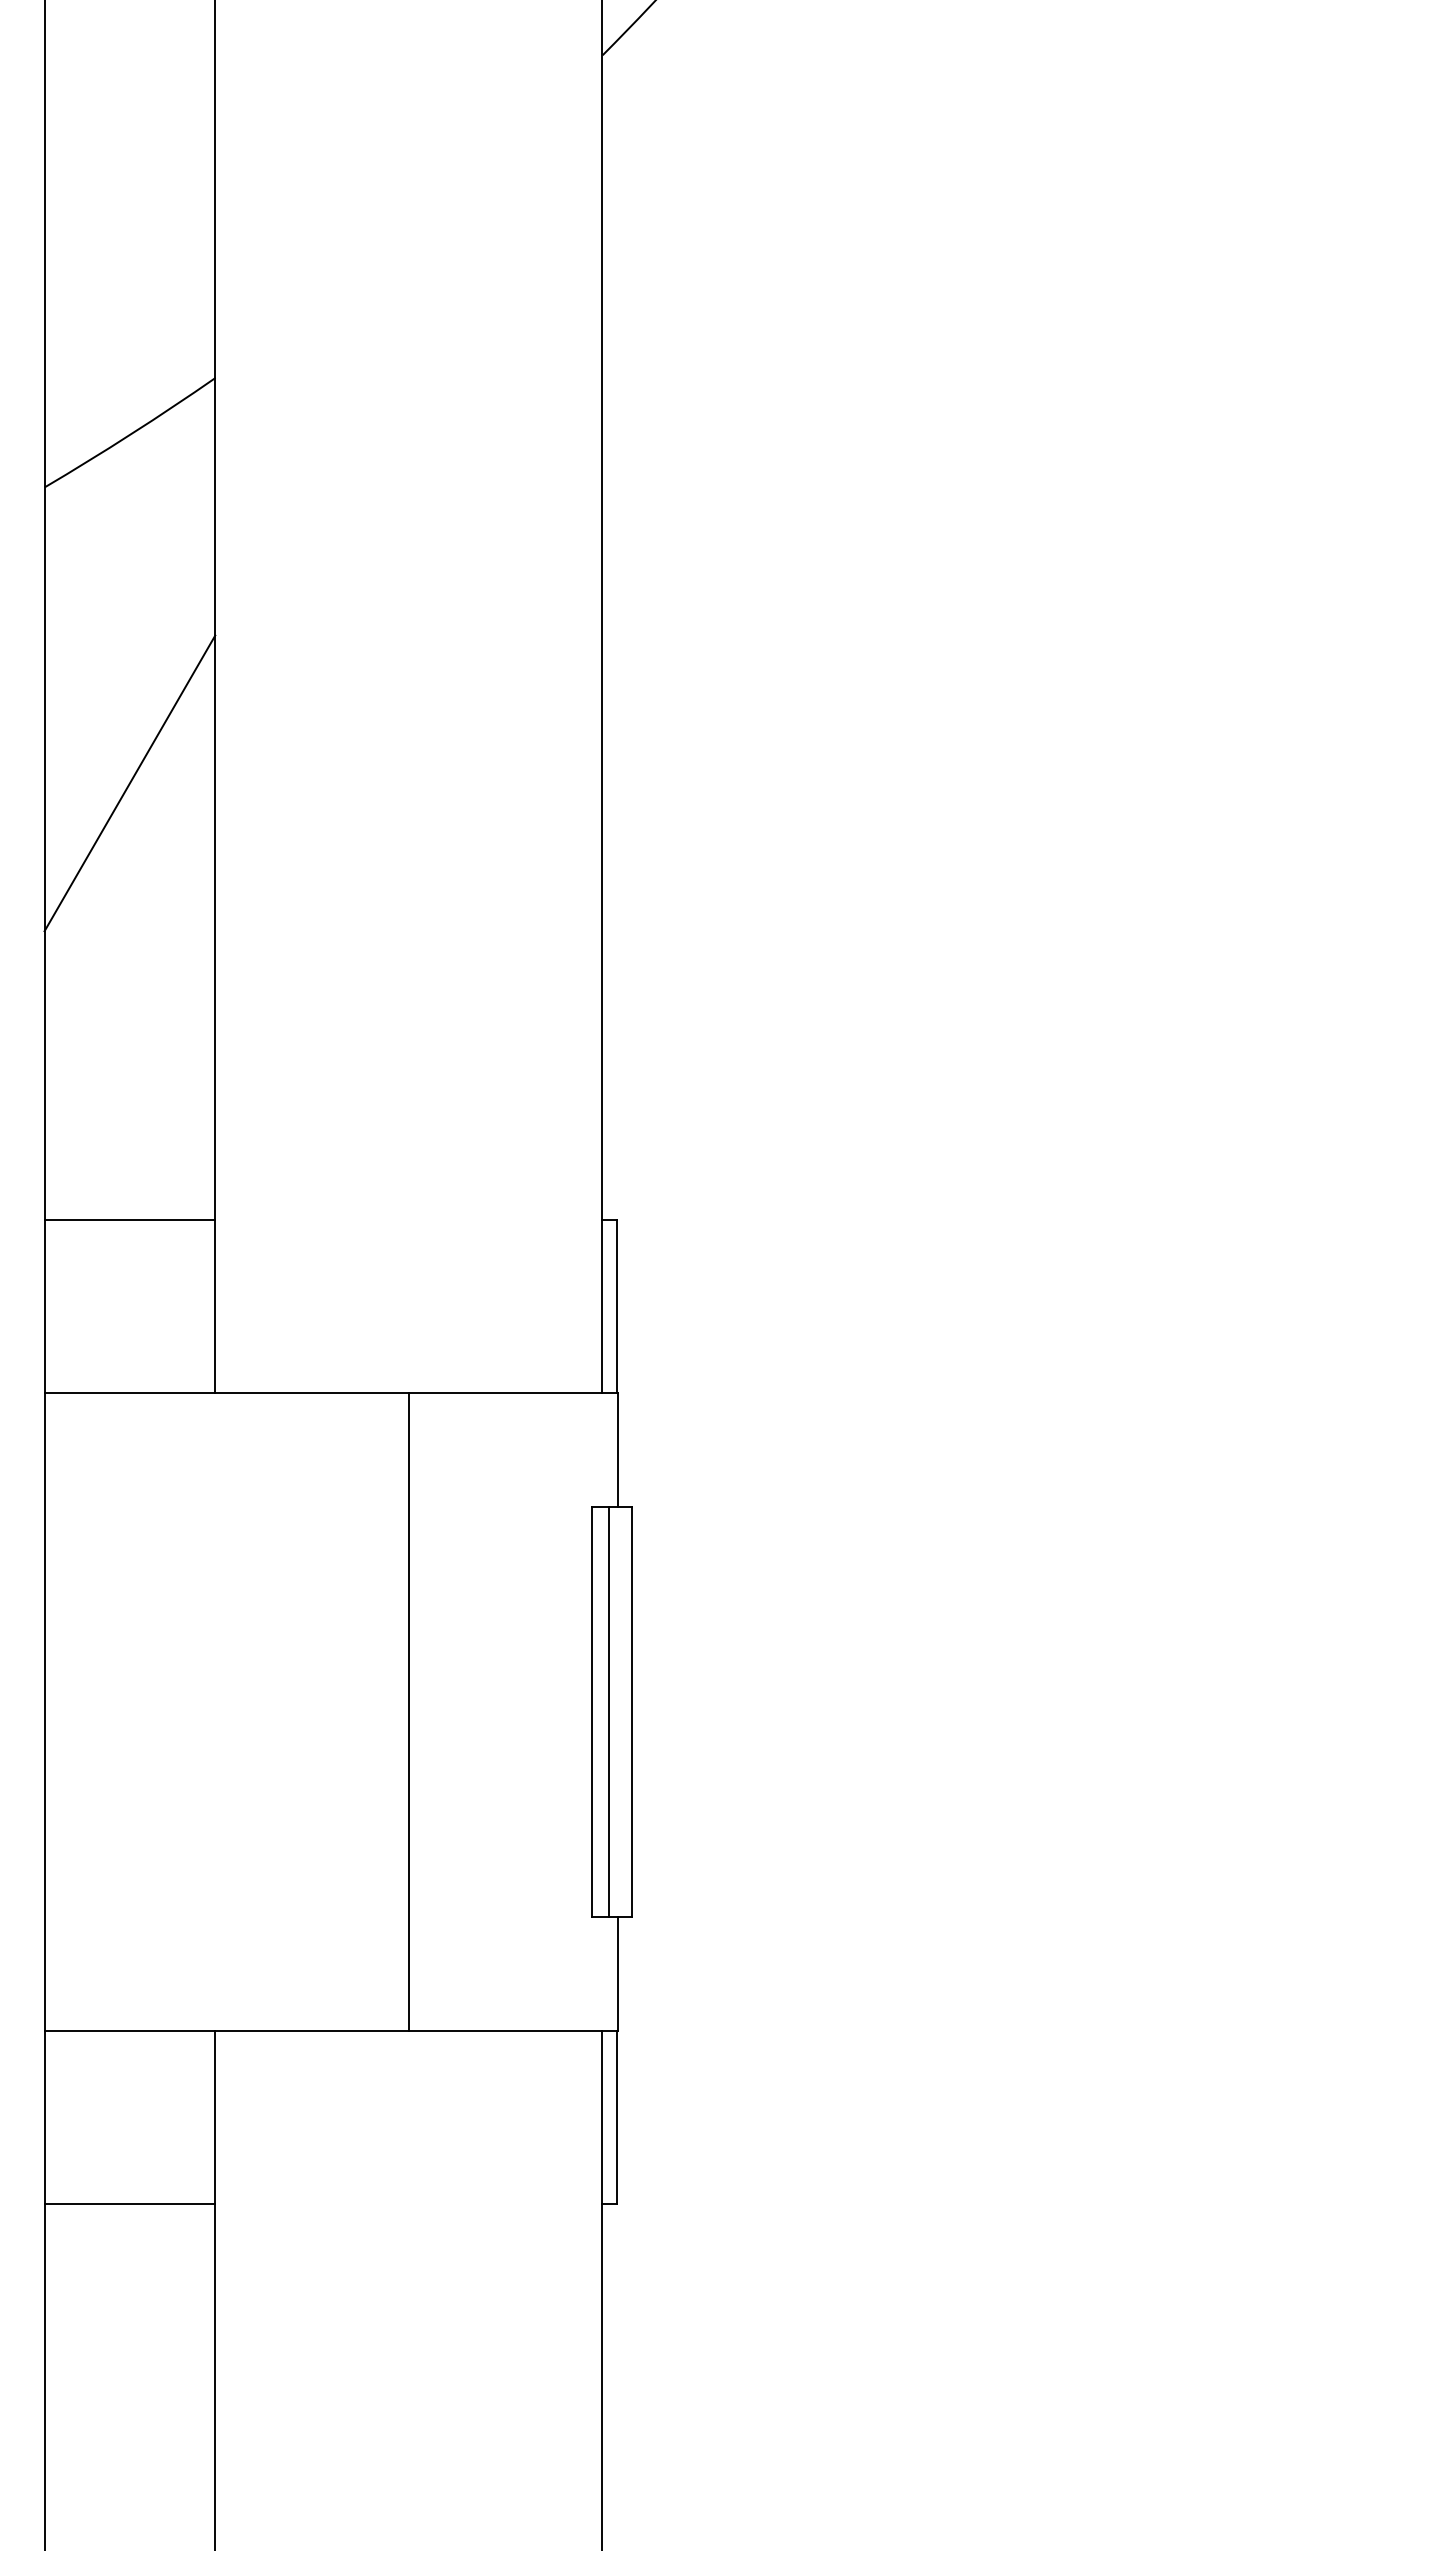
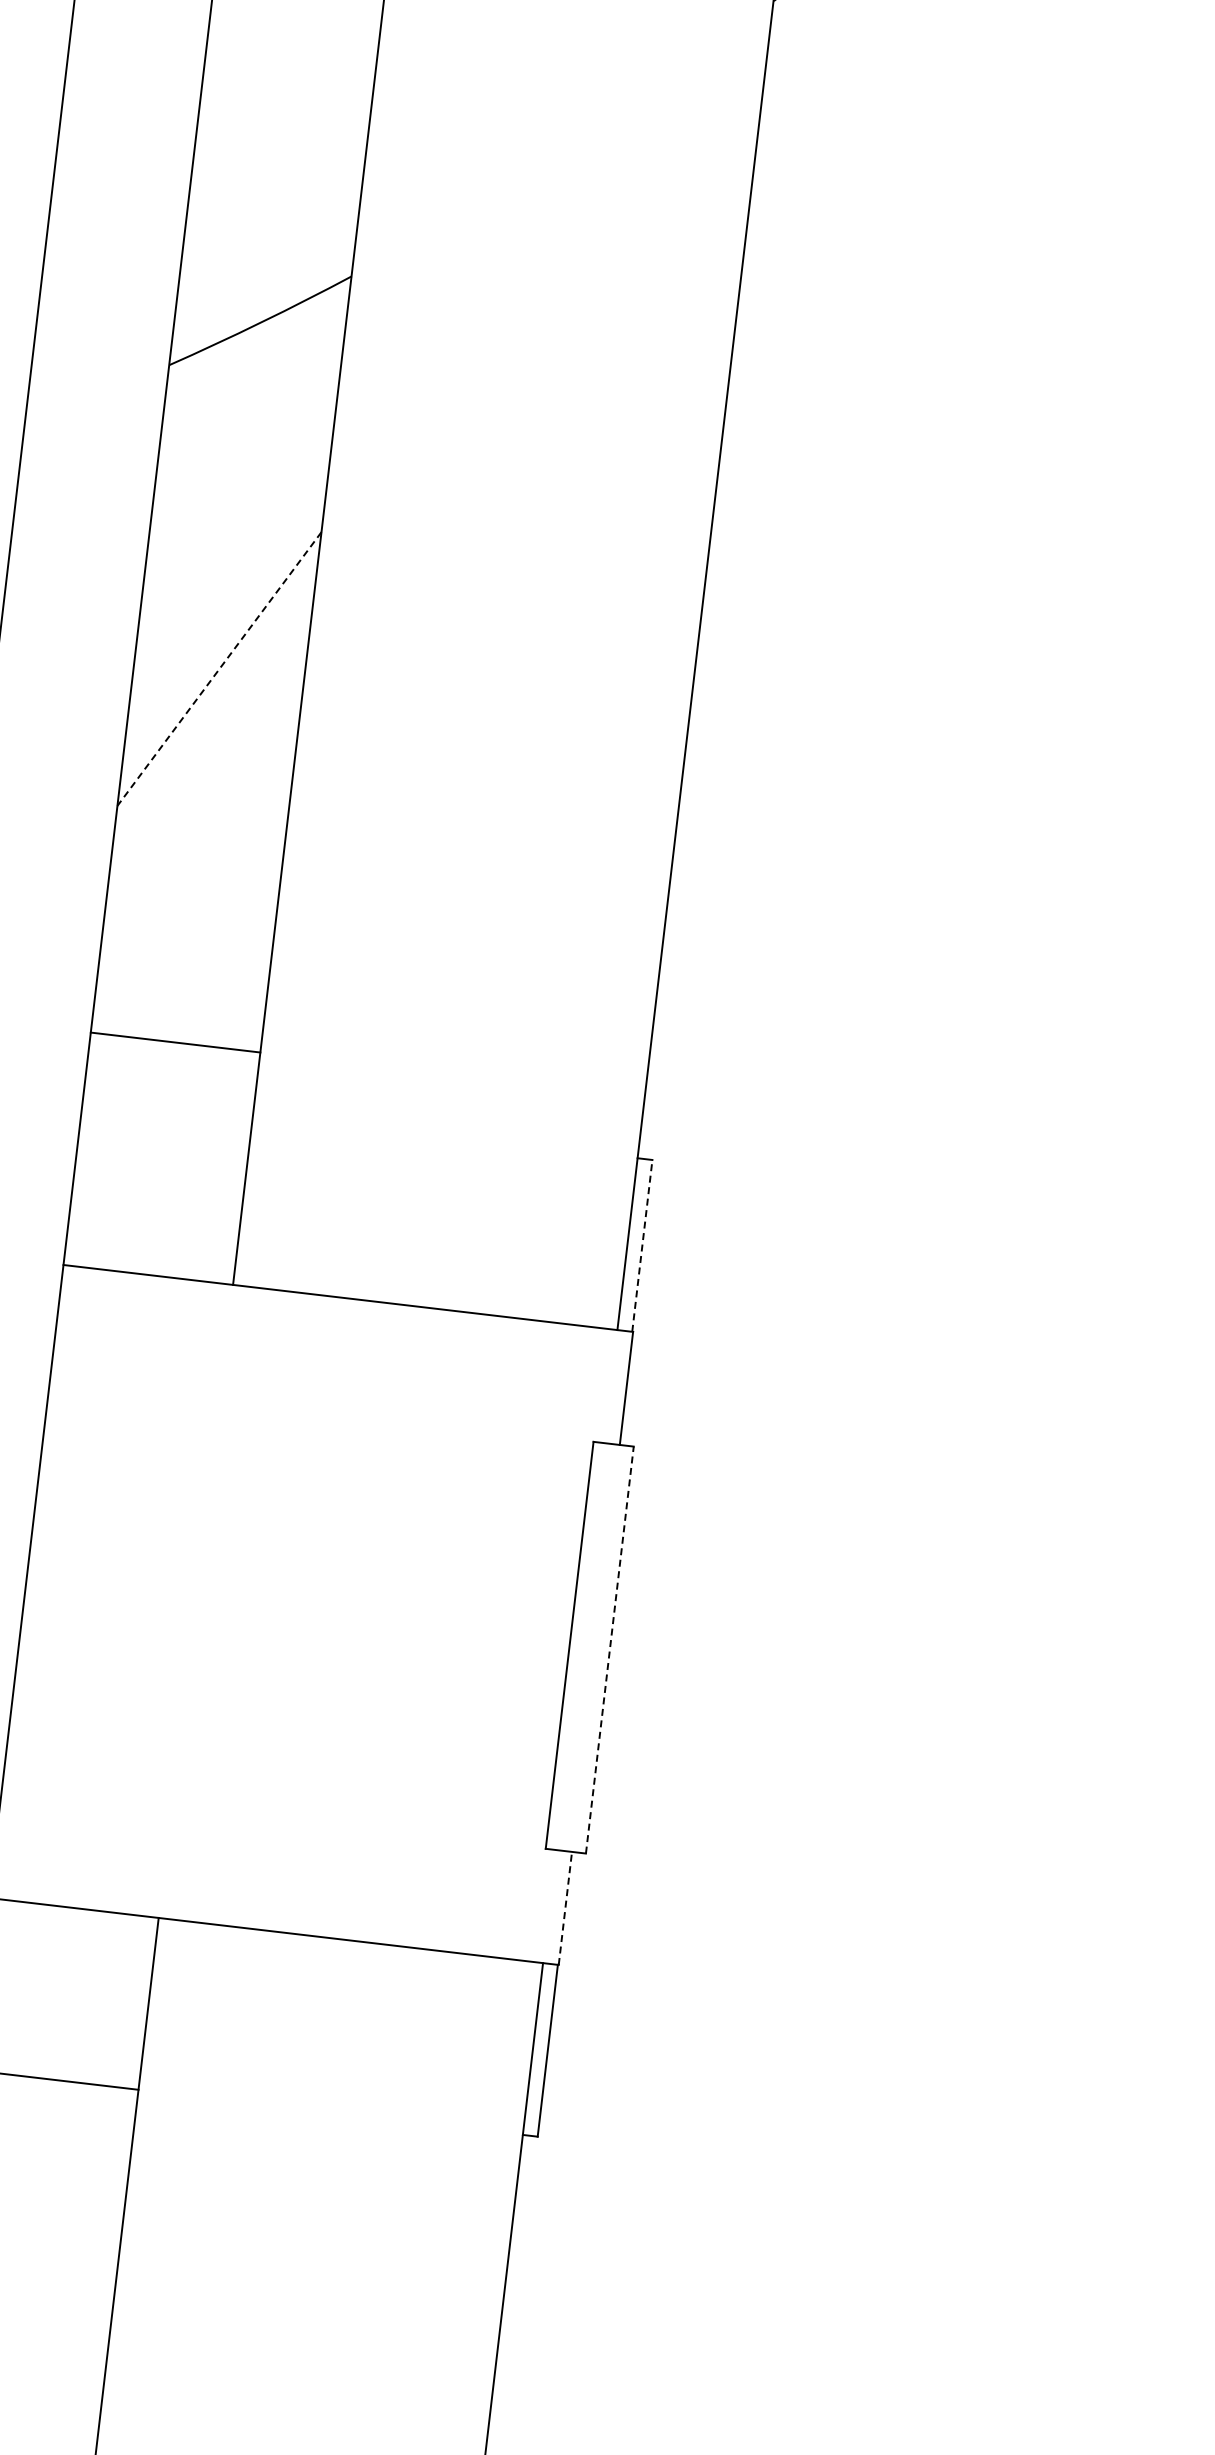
line: (129, 783) -> (219, 669), solid -> dashed
line: (129, 1220) -> (175, 1042), moved
line: (617, 1306) -> (642, 1245), solid -> dashed
line: (408, 1711) -> (387, 1623), removed
line: (609, 1712) -> (587, 1647), removed
line: (632, 1712) -> (610, 1650), solid -> dashed
line: (618, 1973) -> (565, 1908), solid -> dashed

